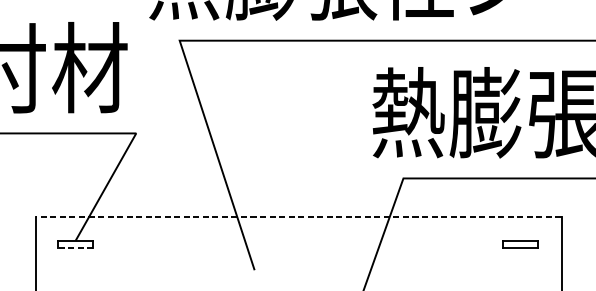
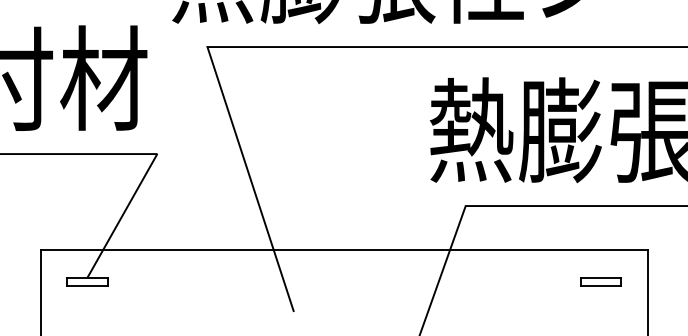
line: (298, 216) -> (344, 250), dashed -> solid
line: (74, 248) -> (86, 286), dashed -> solid

